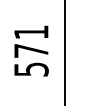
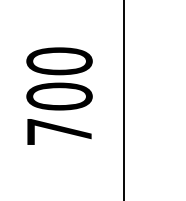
text: (31, 50) -> (59, 95), 571 -> 700

